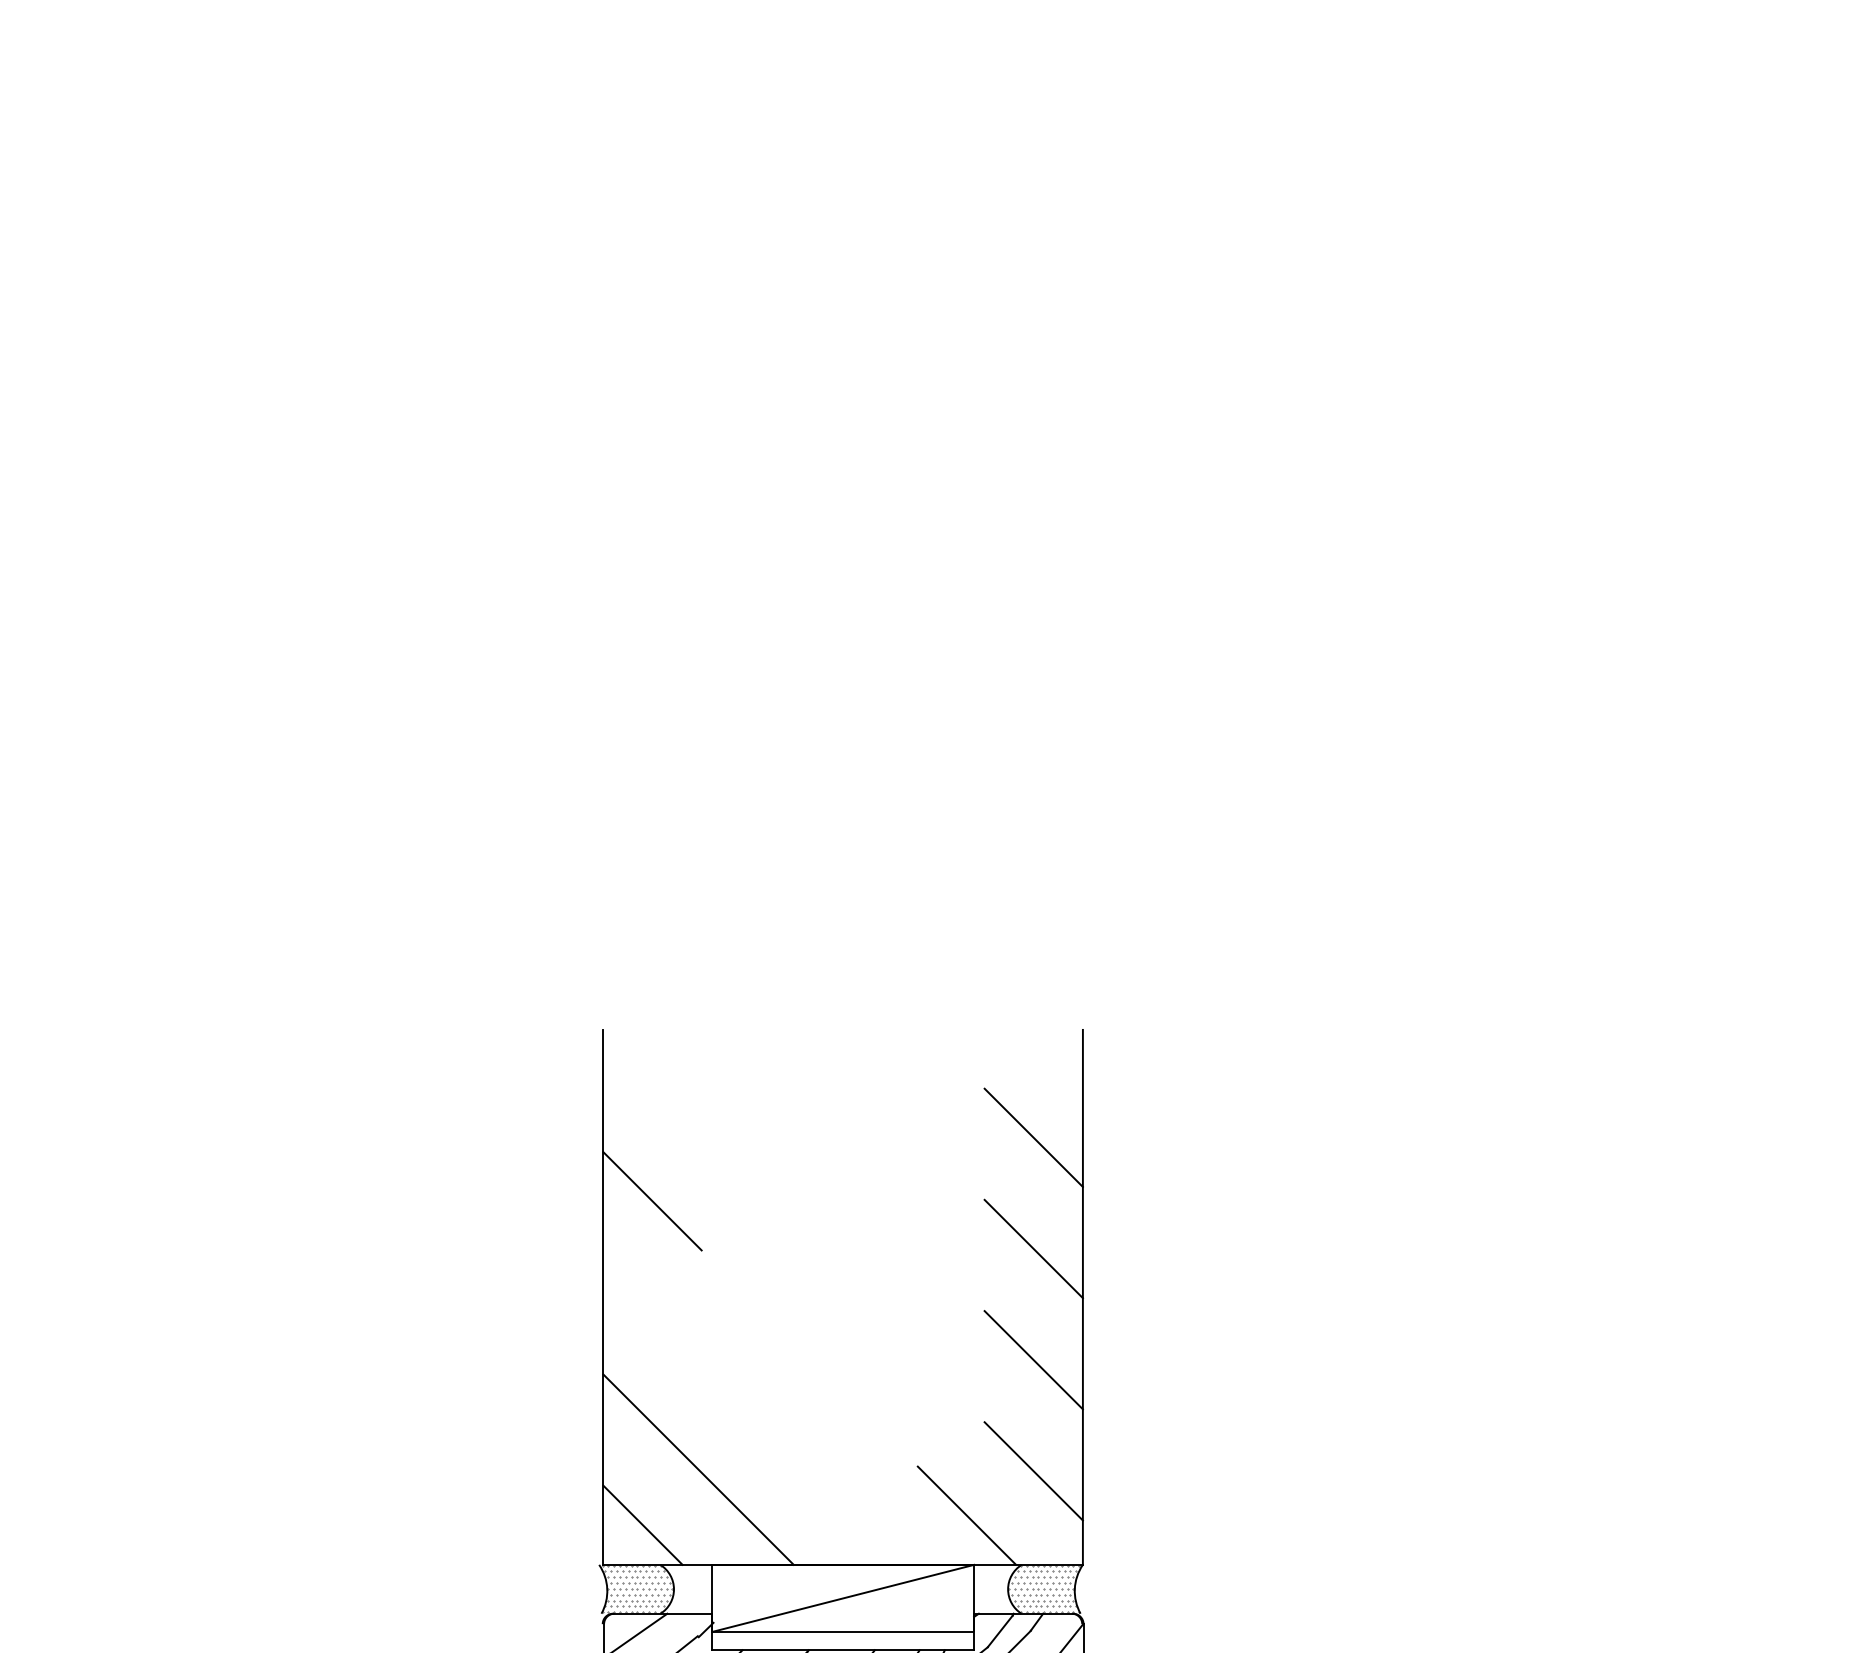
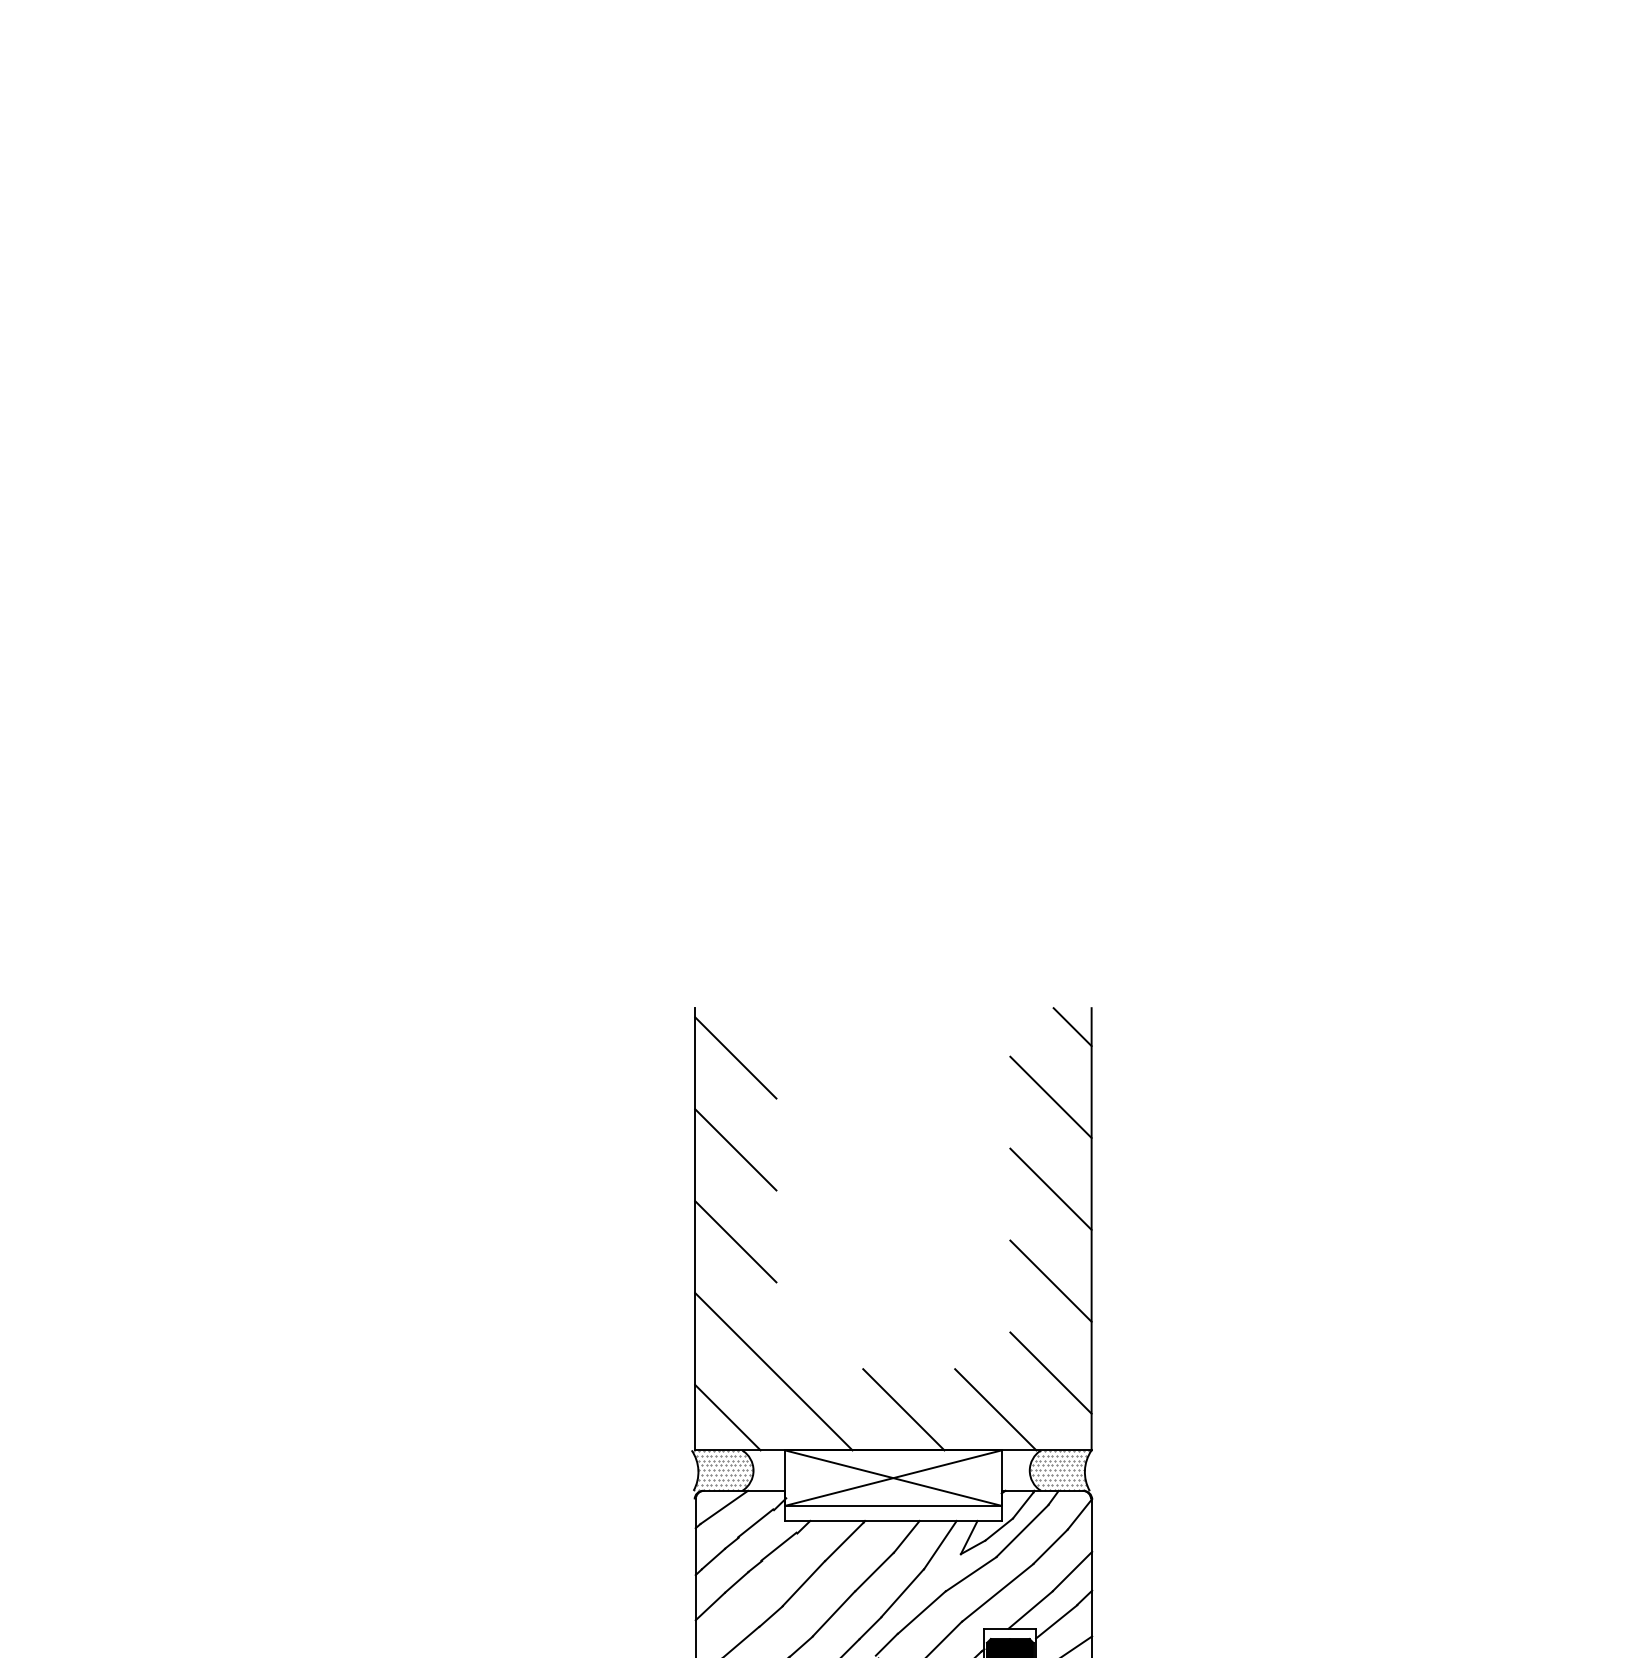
line: (1059, 1053) -> (1072, 1027), added
line: (652, 1089) -> (735, 1057), added
line: (652, 1312) -> (735, 1241), added
line: (855, 1515) -> (903, 1409), added
line: (843, 1597) -> (893, 1477), added

